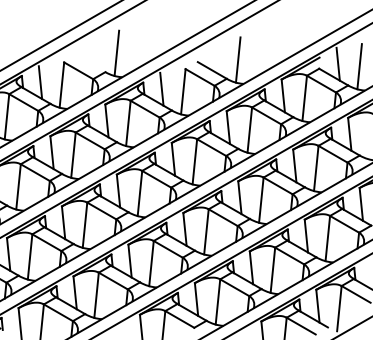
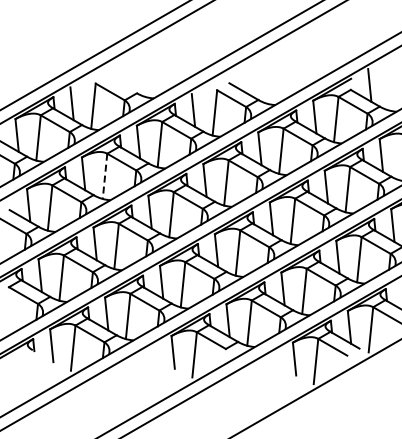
line: (116, 53) -> (148, 74), removed
line: (237, 59) -> (269, 80), removed
line: (358, 66) -> (390, 87), removed
line: (73, 155) -> (105, 176), solid -> dashed

